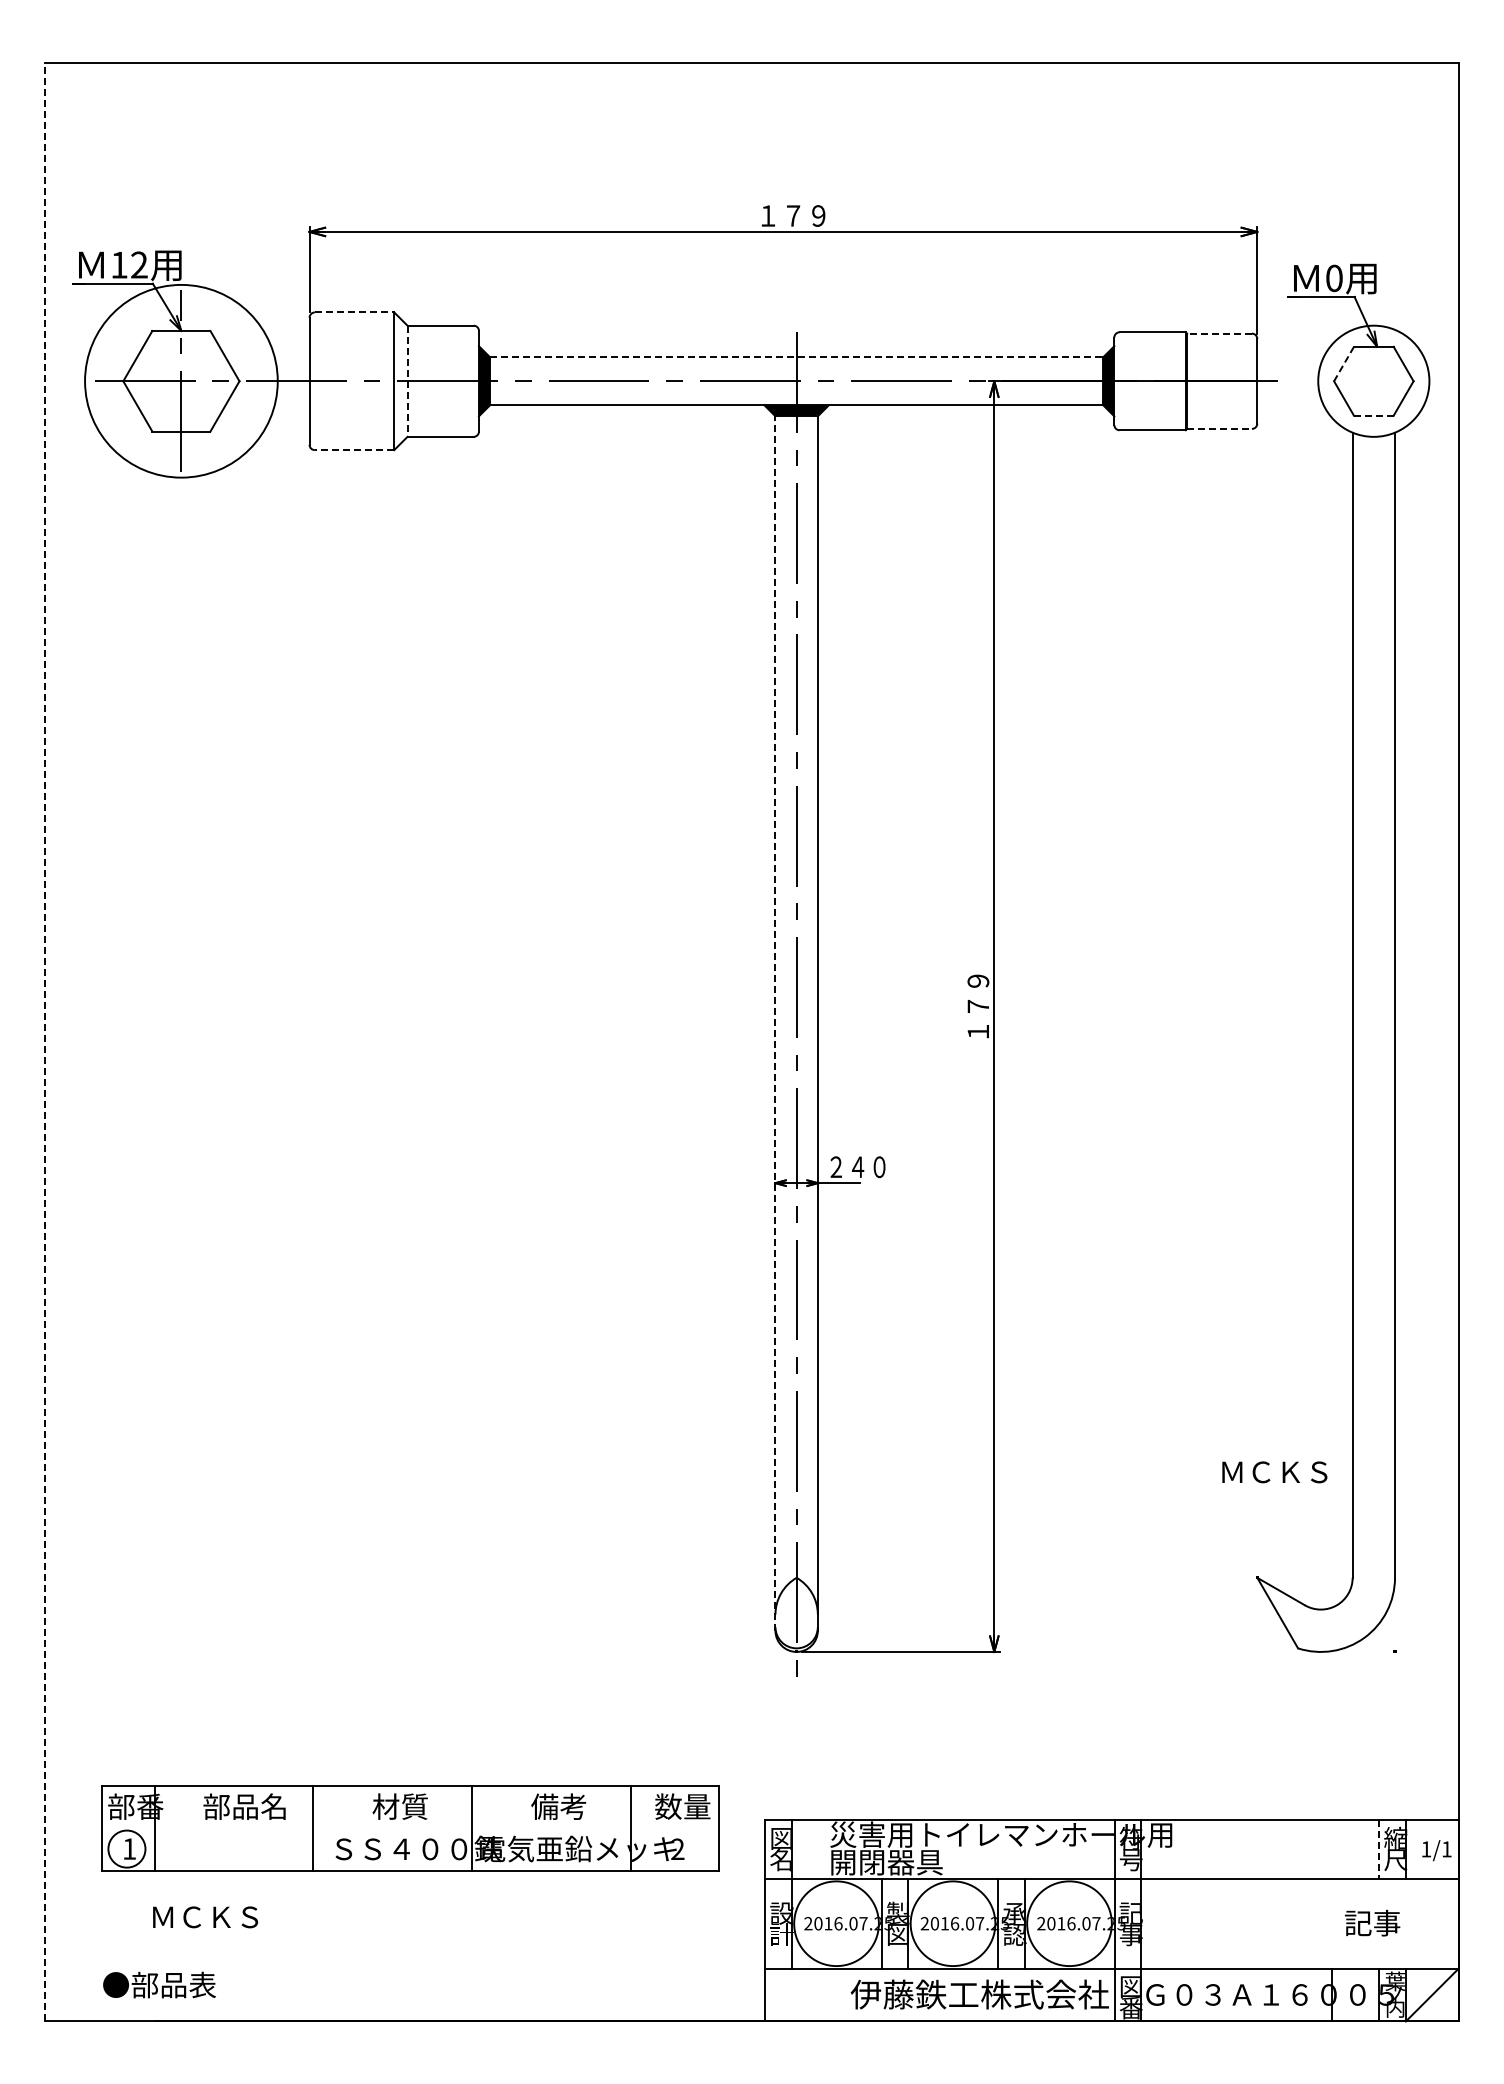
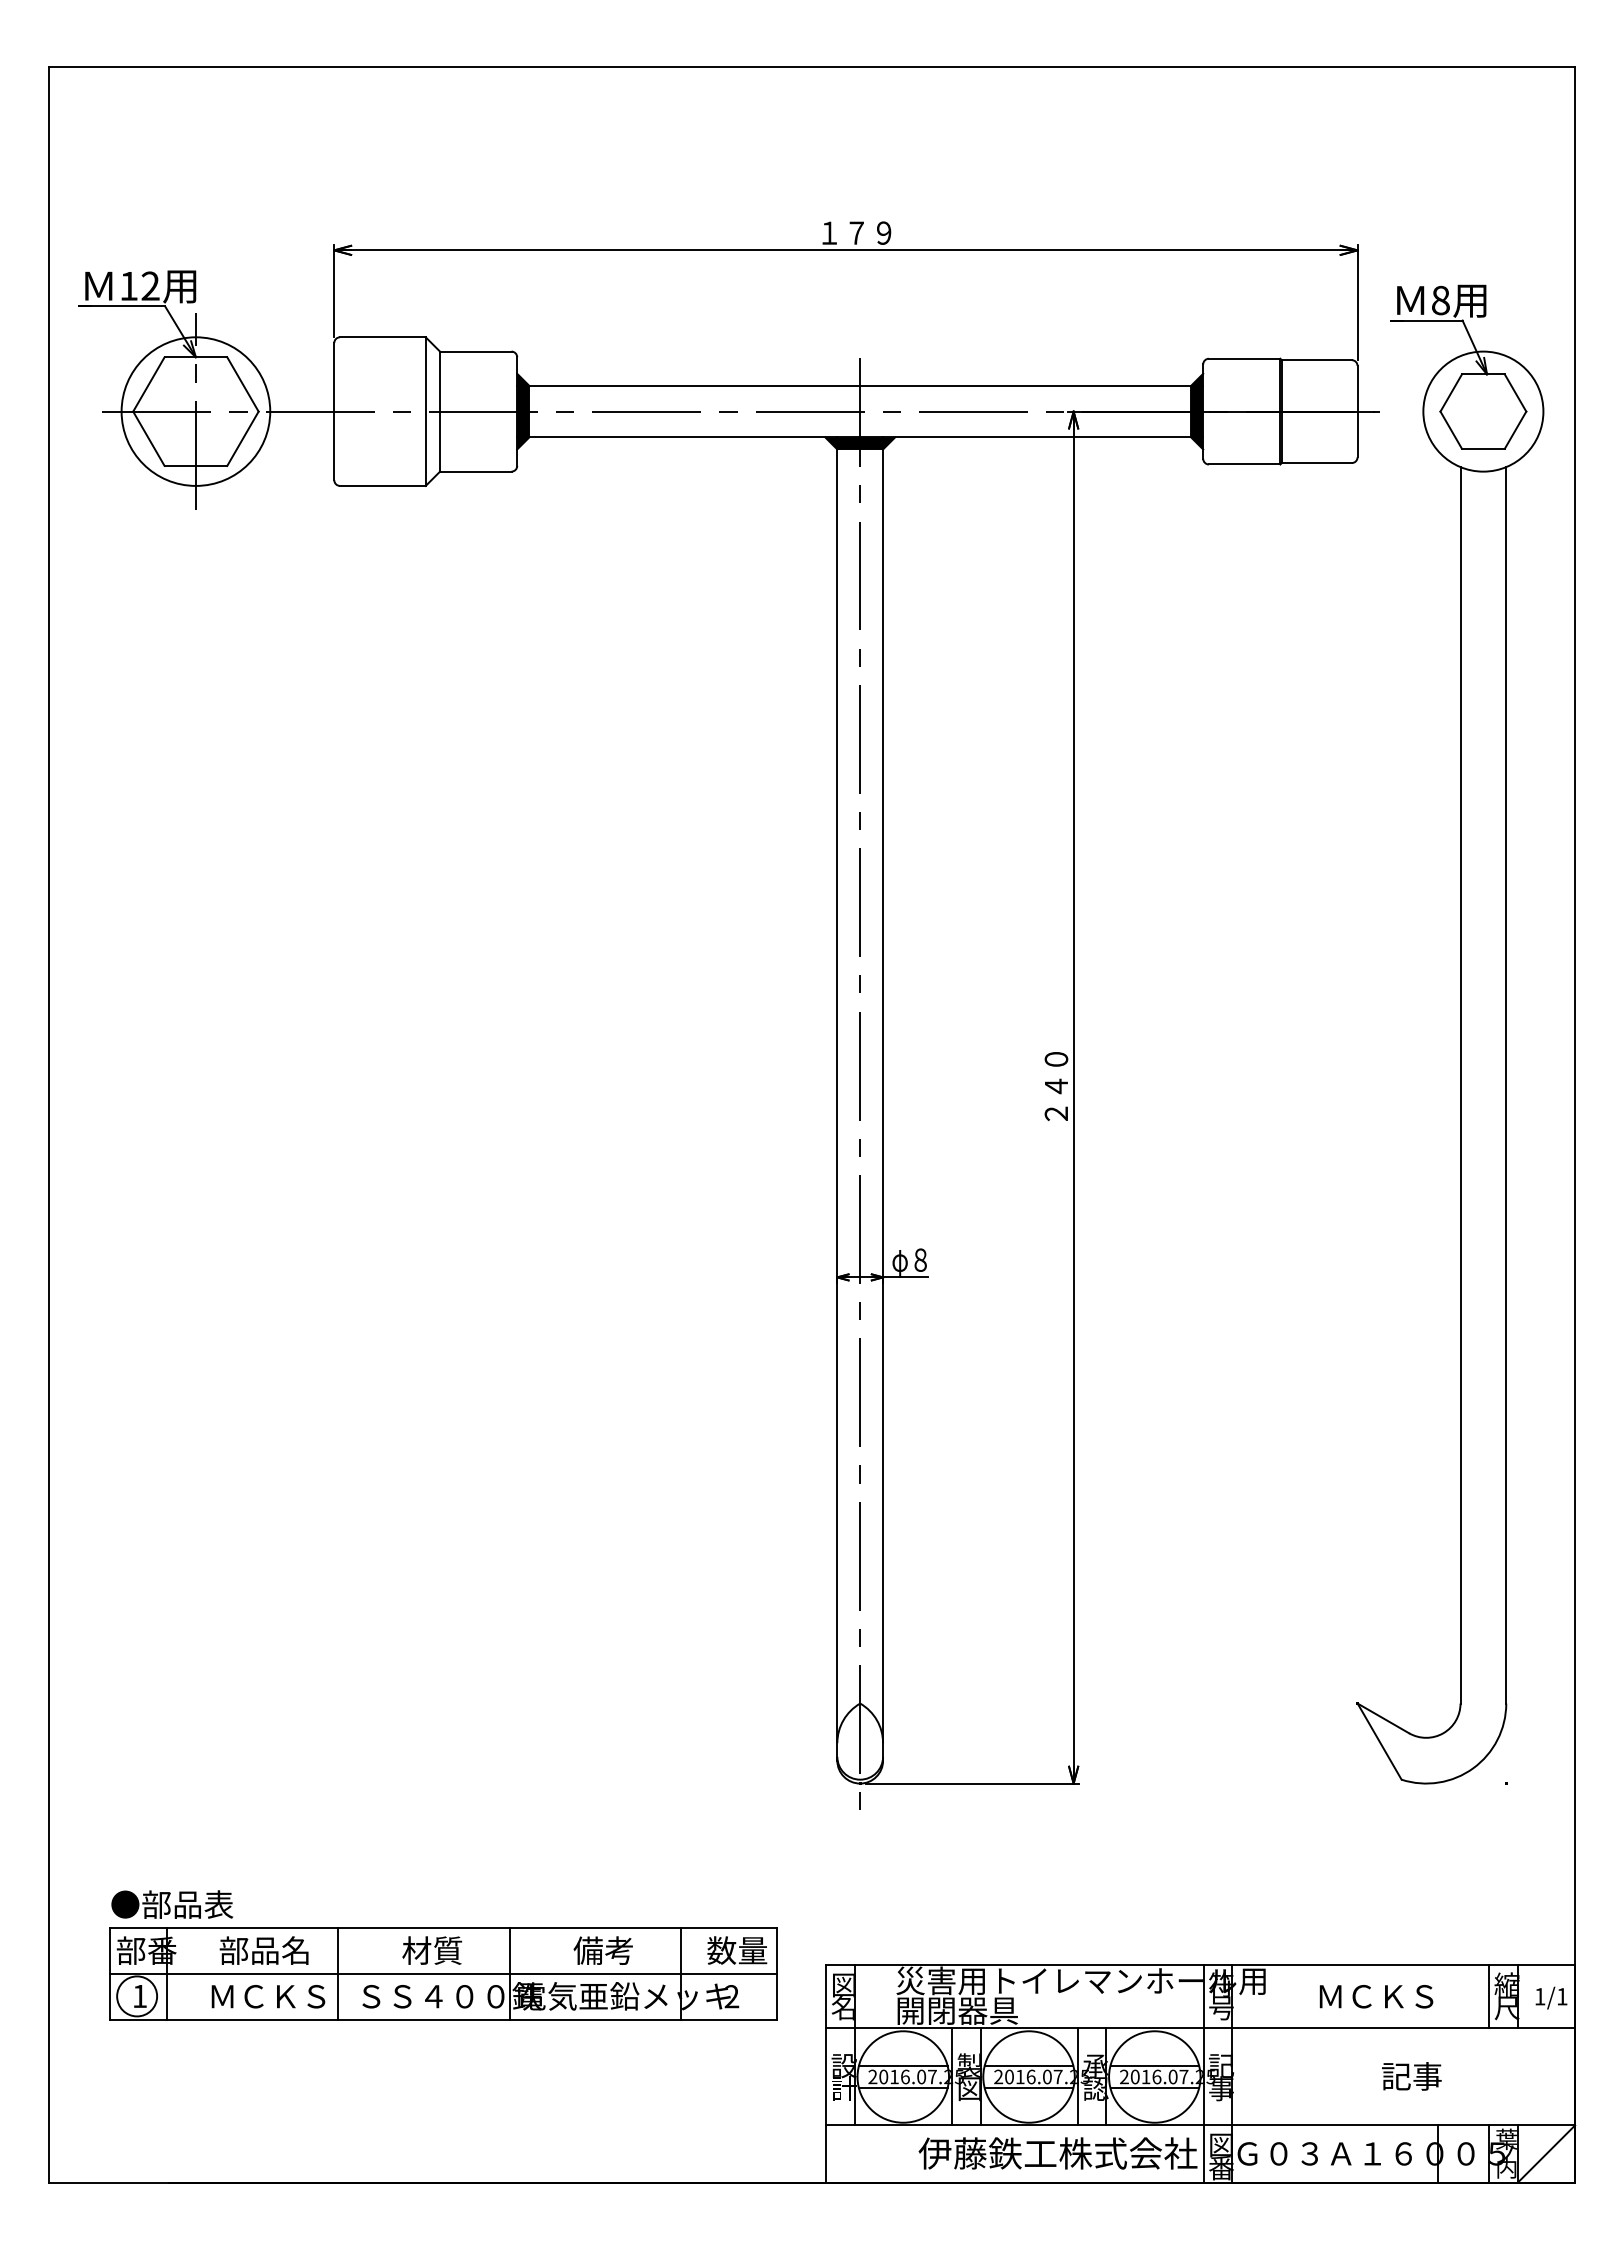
text: (1334, 278) -> (1440, 300), 0 -> 8
line: (354, 312) -> (382, 337), dashed -> solid
line: (1219, 333) -> (1316, 360), dashed -> solid
line: (796, 357) -> (860, 385), dashed -> solid
line: (1344, 364) -> (1451, 393), dashed -> solid
circle: (181, 381) -> (196, 411), size x0.71
line: (407, 381) -> (440, 411), dashed -> solid
line: (1373, 415) -> (1483, 448), dashed -> solid
line: (1220, 428) -> (1317, 462), dashed -> solid
line: (354, 450) -> (382, 486), dashed -> solid
text: (978, 1006) -> (1056, 1086), １７９ -> ２４０
line: (775, 1017) -> (837, 1098), dashed -> solid
line: (45, 1041) -> (49, 1124), dashed -> solid
text: (855, 1168) -> (923, 1261), ２４０ -> φ８
text: (1274, 1472) -> (1376, 1996), moved
line: (410, 1828) -> (443, 1974), added
line: (1379, 1849) -> (1489, 1996), dashed -> solid
line: (836, 1913) -> (903, 2065), added
line: (953, 1913) -> (1029, 2065), added
line: (1069, 1913) -> (1154, 2065), added
text: (205, 1917) -> (268, 1996), moved
text: (1372, 1922) -> (1411, 2075), moved
line: (836, 1934) -> (903, 2088), added
line: (953, 1934) -> (1029, 2088), added
line: (1069, 1934) -> (1154, 2088), added
text: (159, 1984) -> (172, 1904), moved

